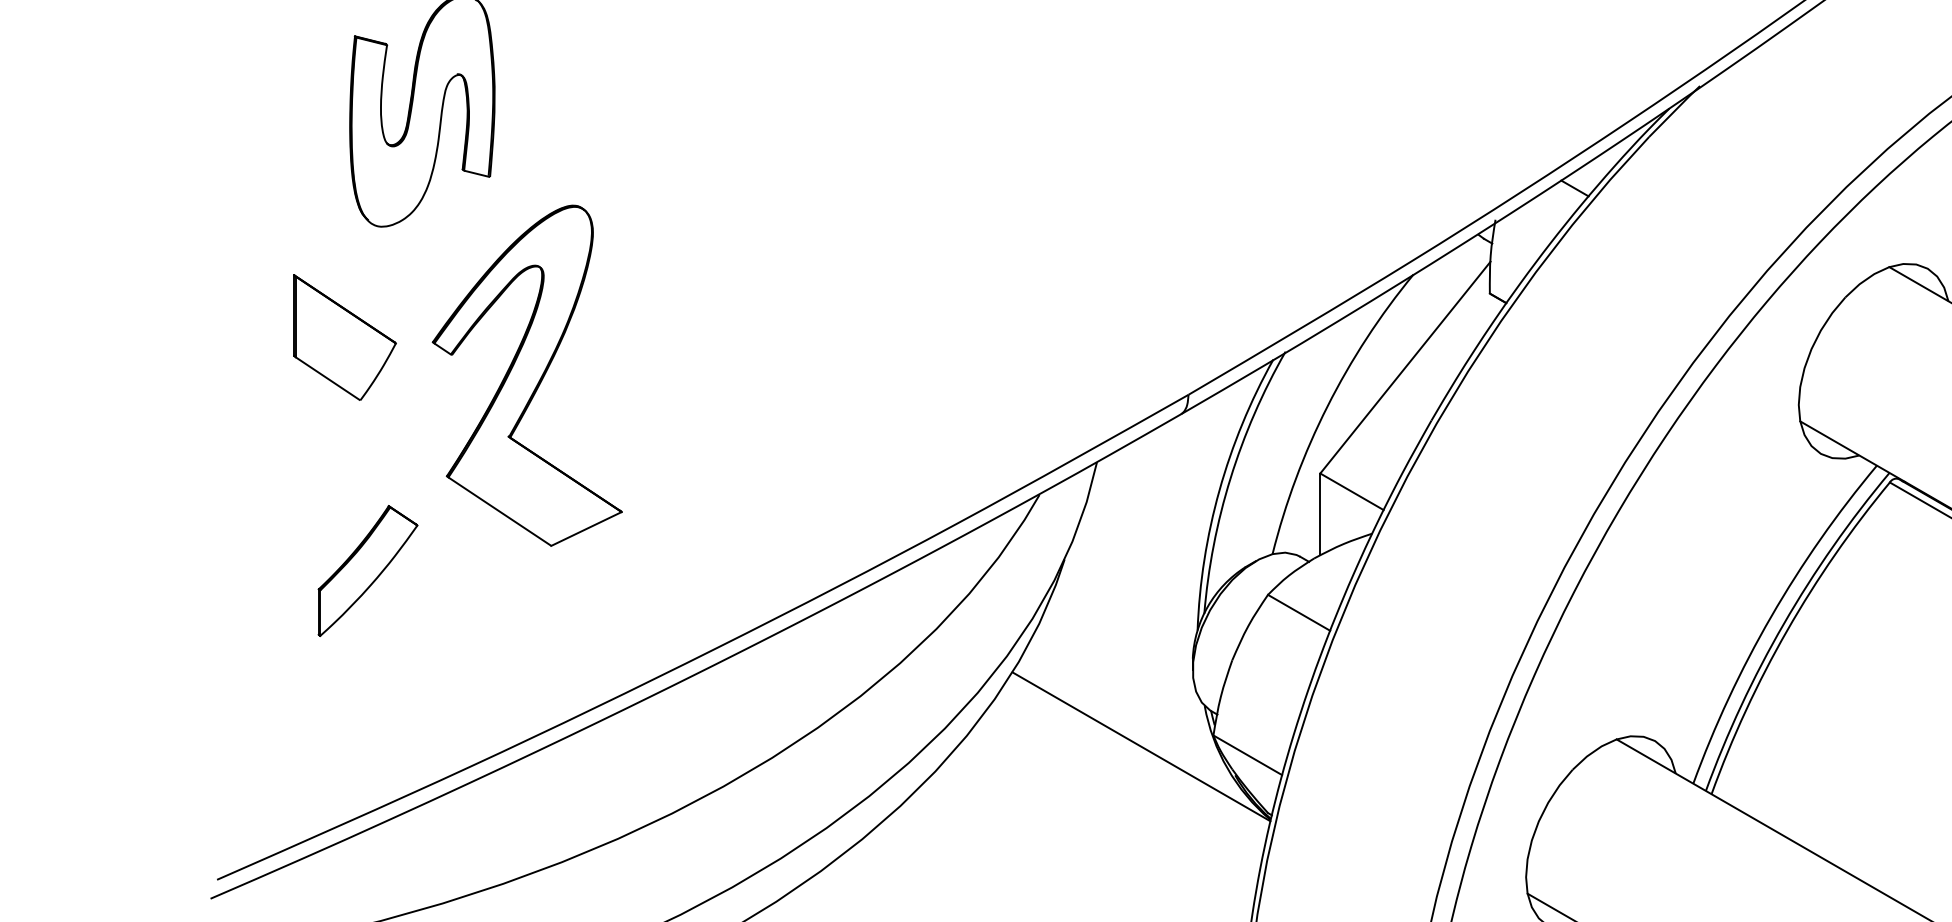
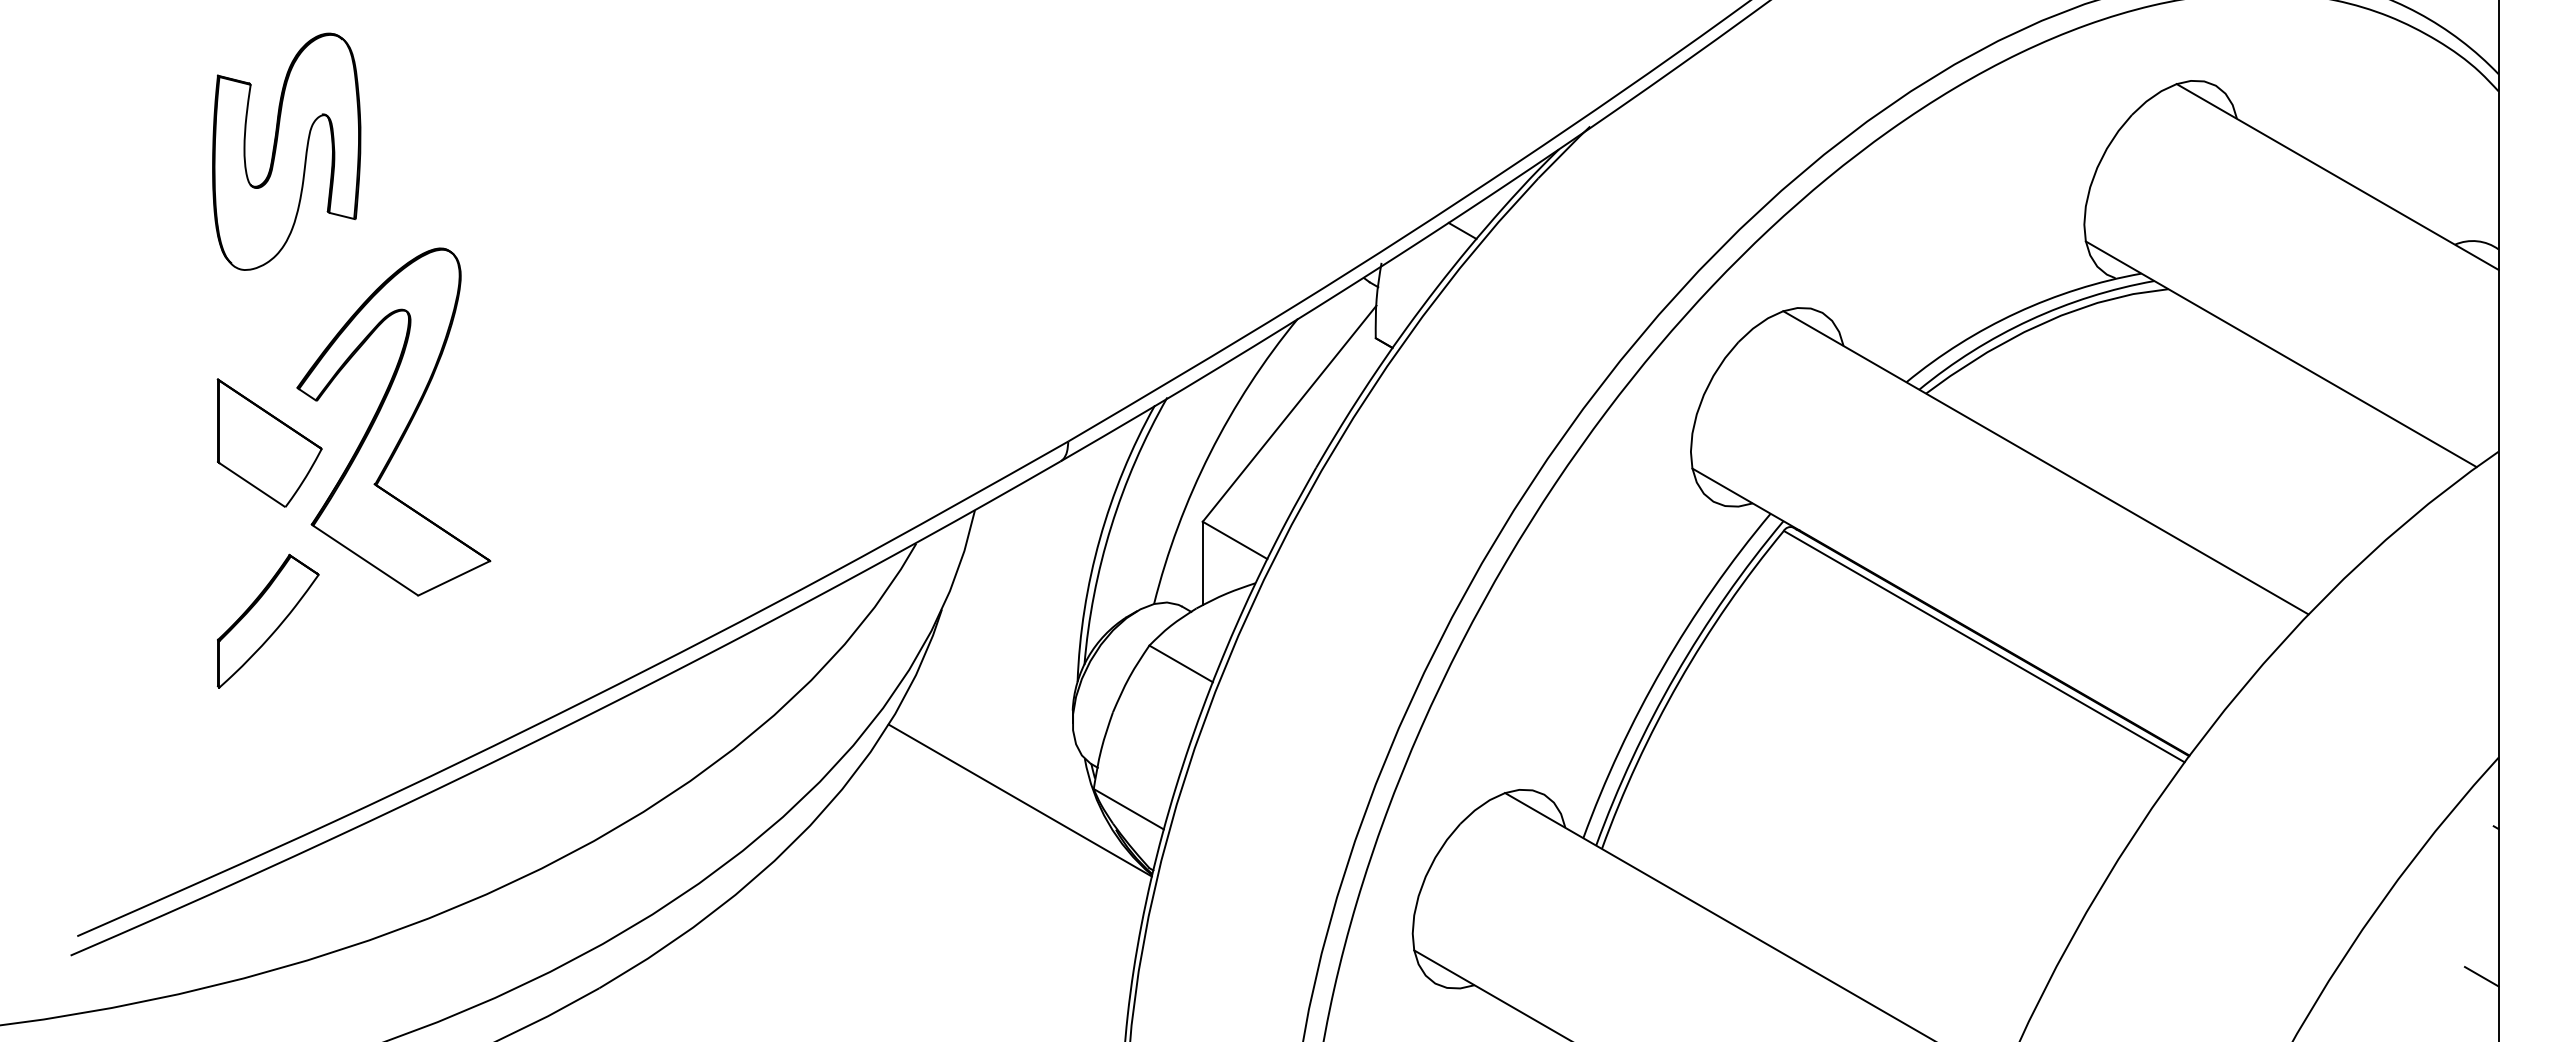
part: (344, 337) -> (269, 442), moved
part: (368, 570) -> (268, 620), moved

